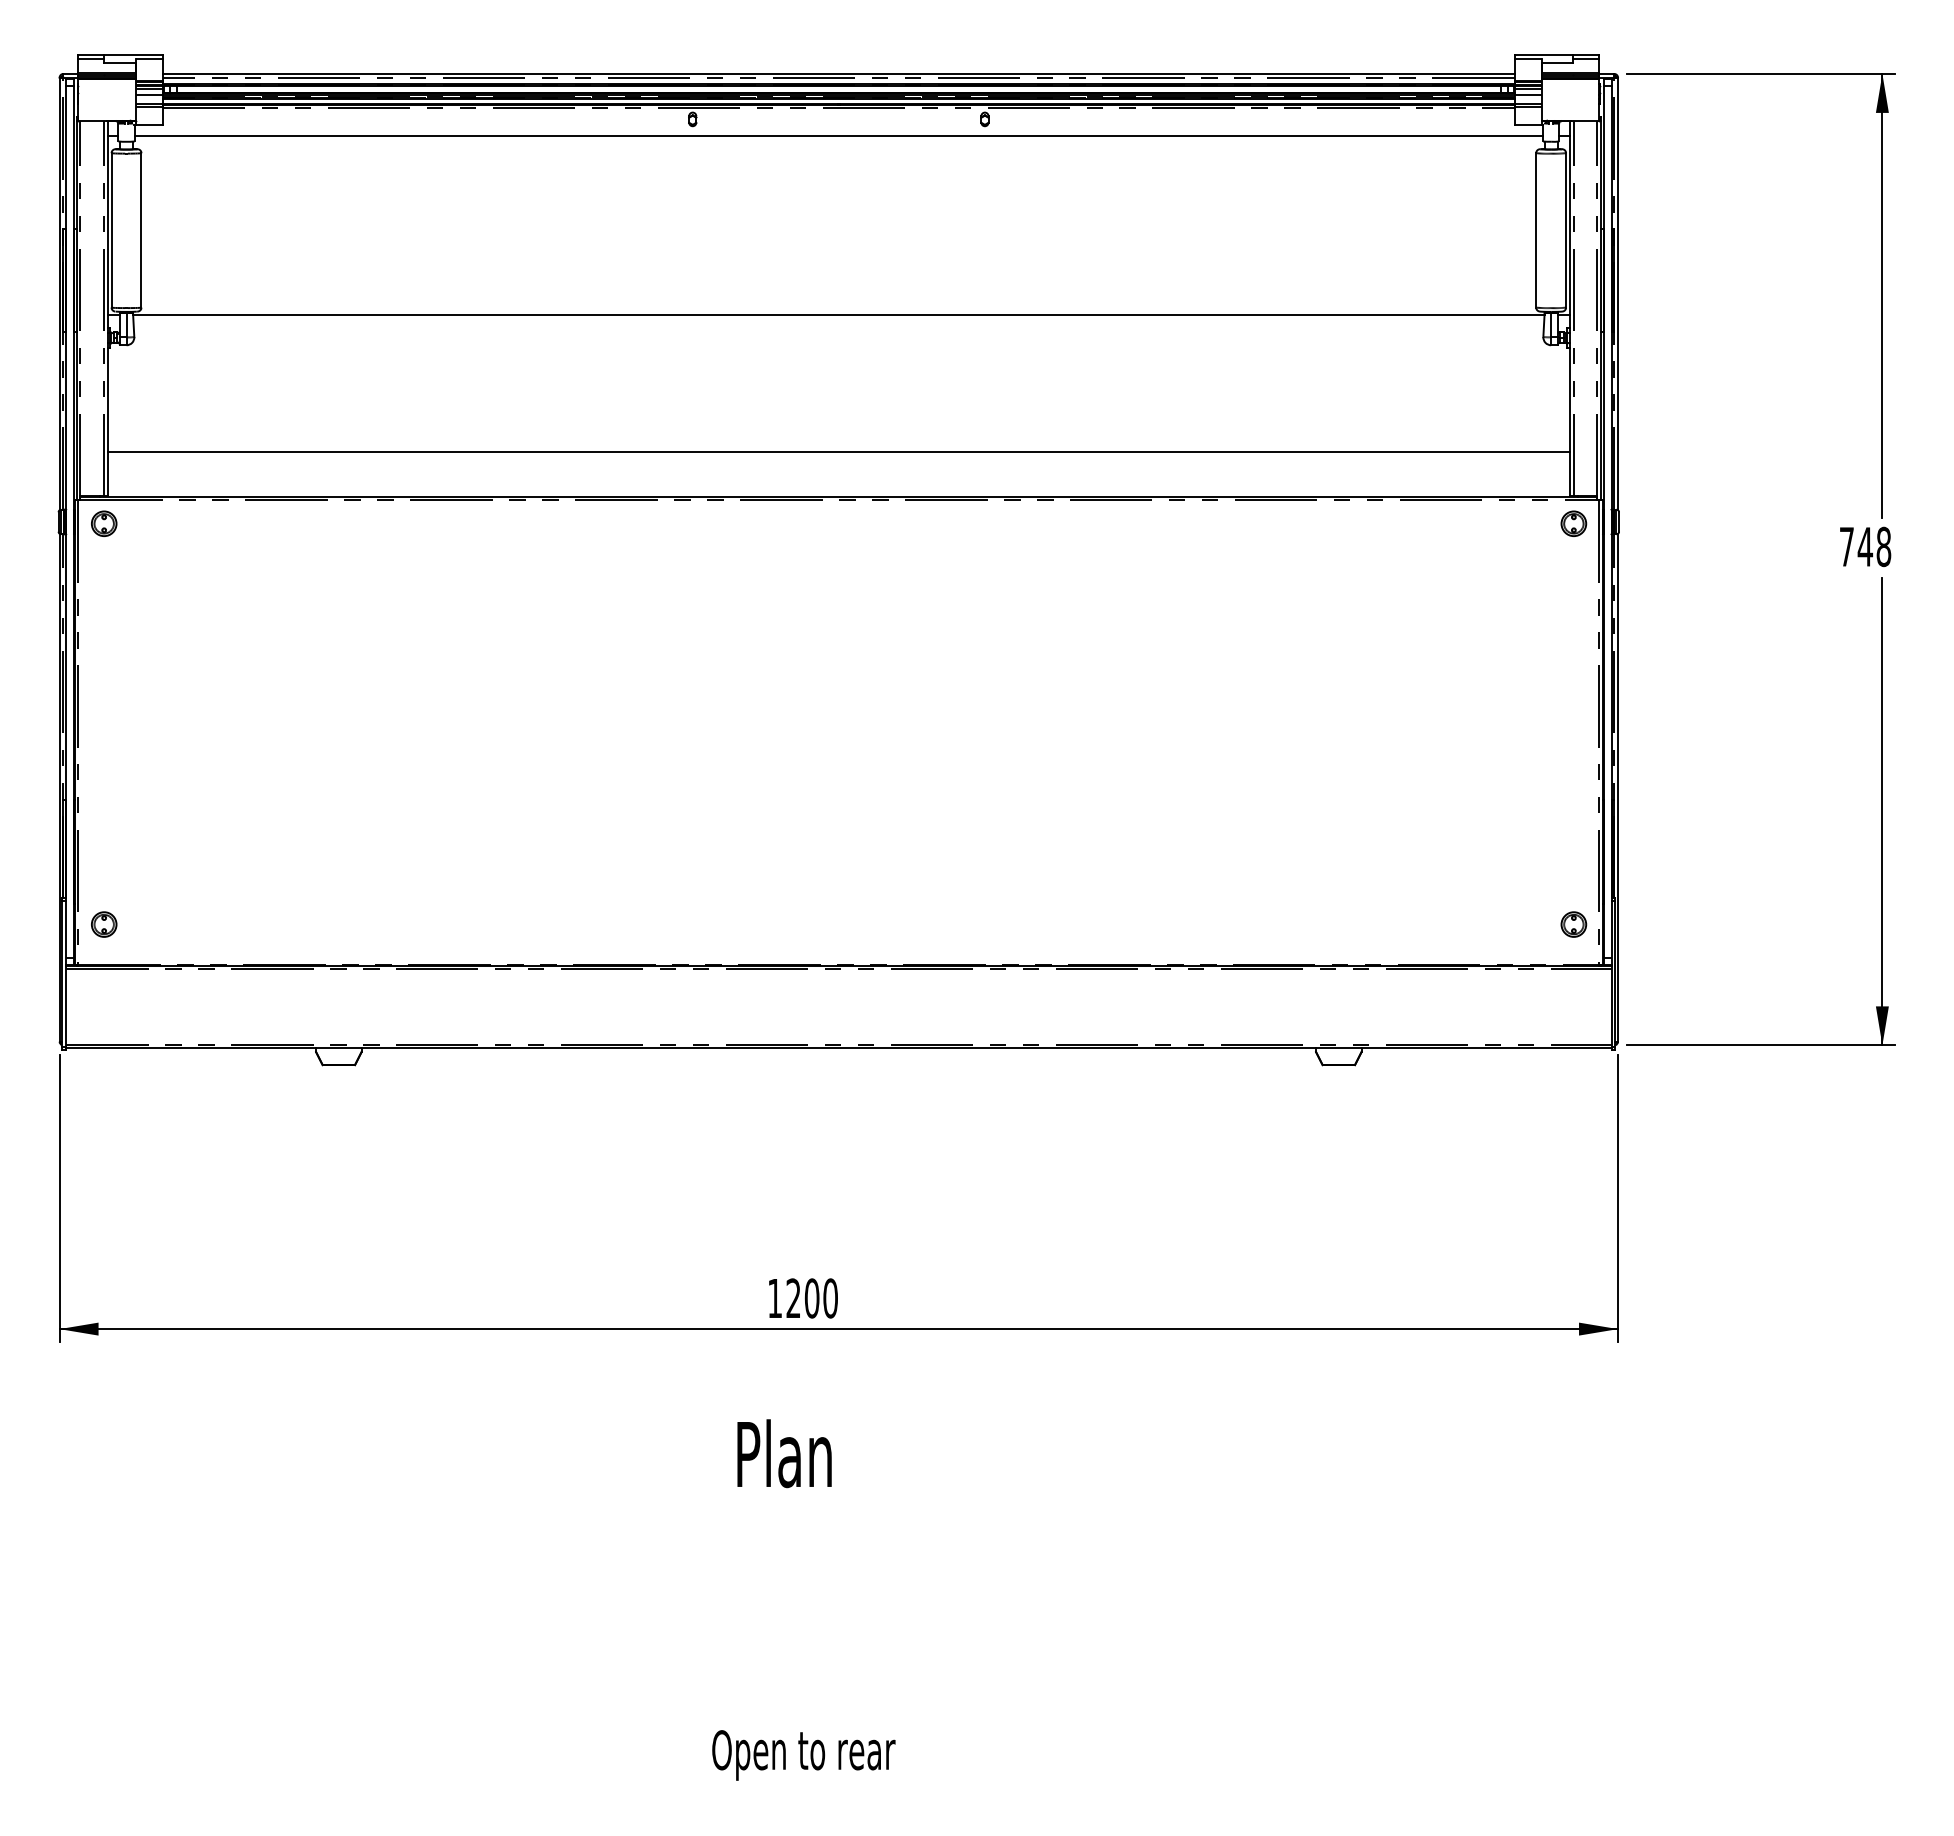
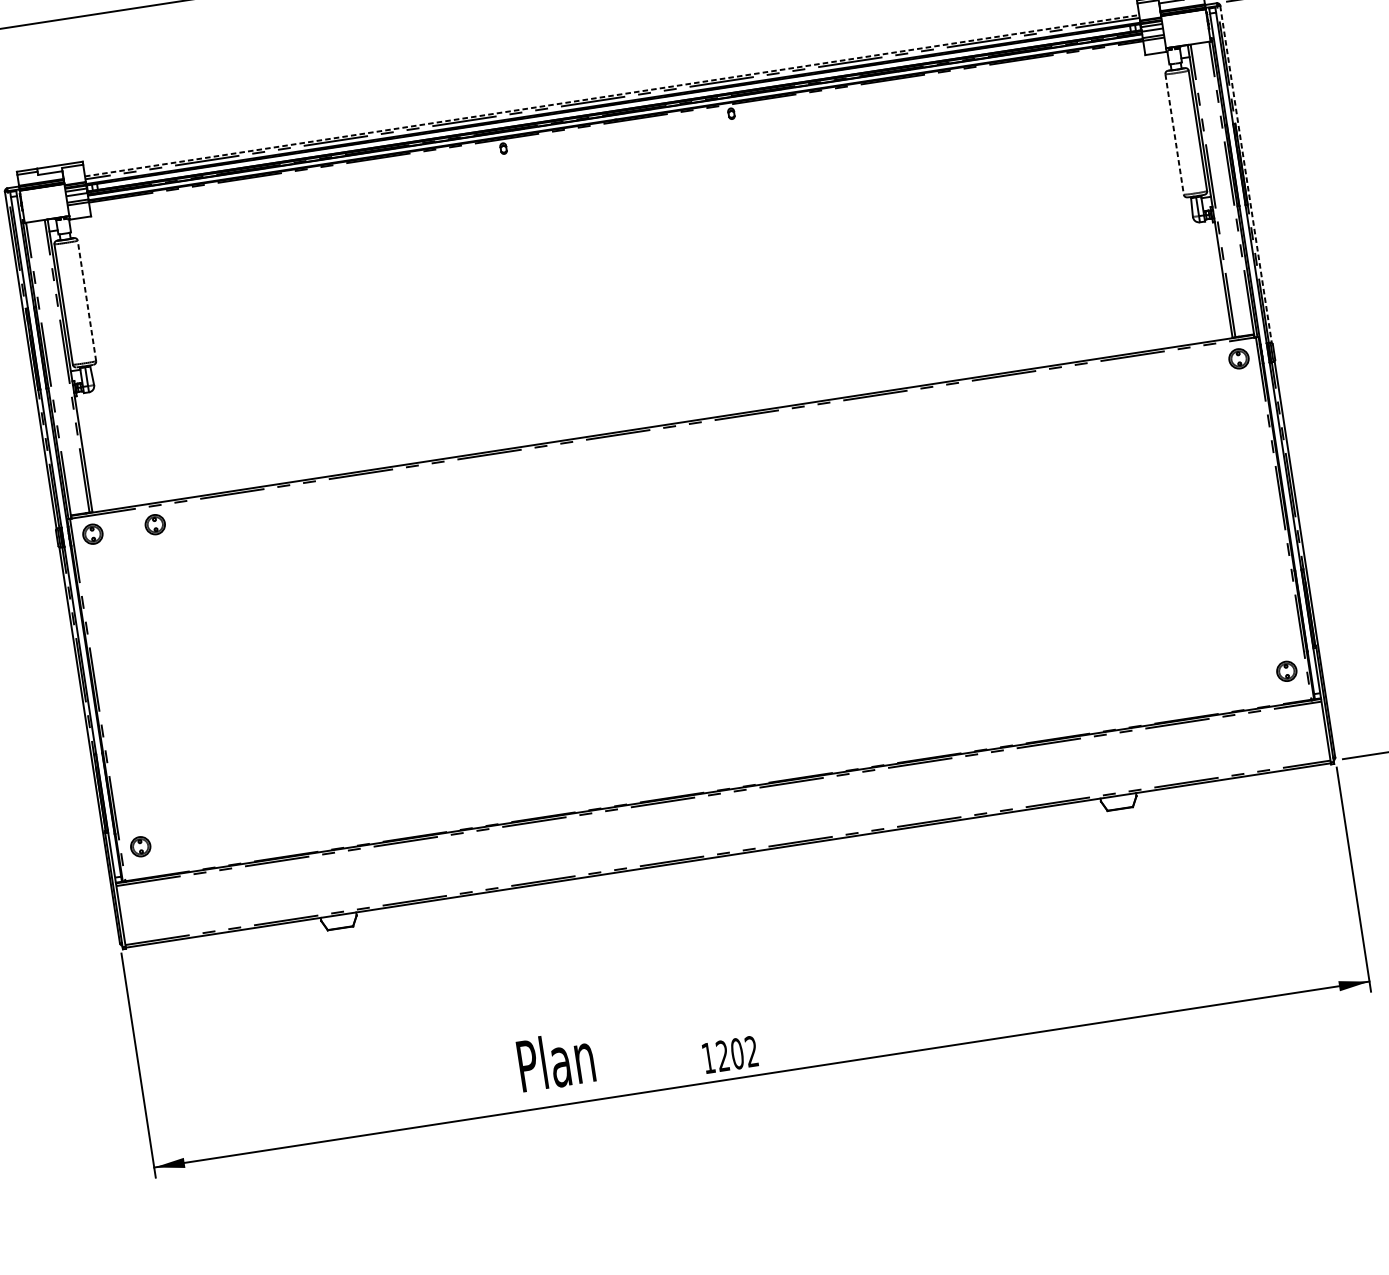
line: (838, 73) -> (611, 95), solid -> dashed
line: (838, 136) -> (619, 144), removed
line: (141, 229) -> (86, 300), solid -> dashed
line: (1536, 230) -> (1174, 134), solid -> dashed
line: (1618, 294) -> (1246, 174), solid -> dashed
line: (838, 315) -> (640, 284), removed
line: (838, 451) -> (656, 390), removed
part: (184, 523) -> (155, 524), added
text: (830, 1298) -> (751, 1051), 1200 -> 1202
text: (784, 1453) -> (556, 1060), moved

